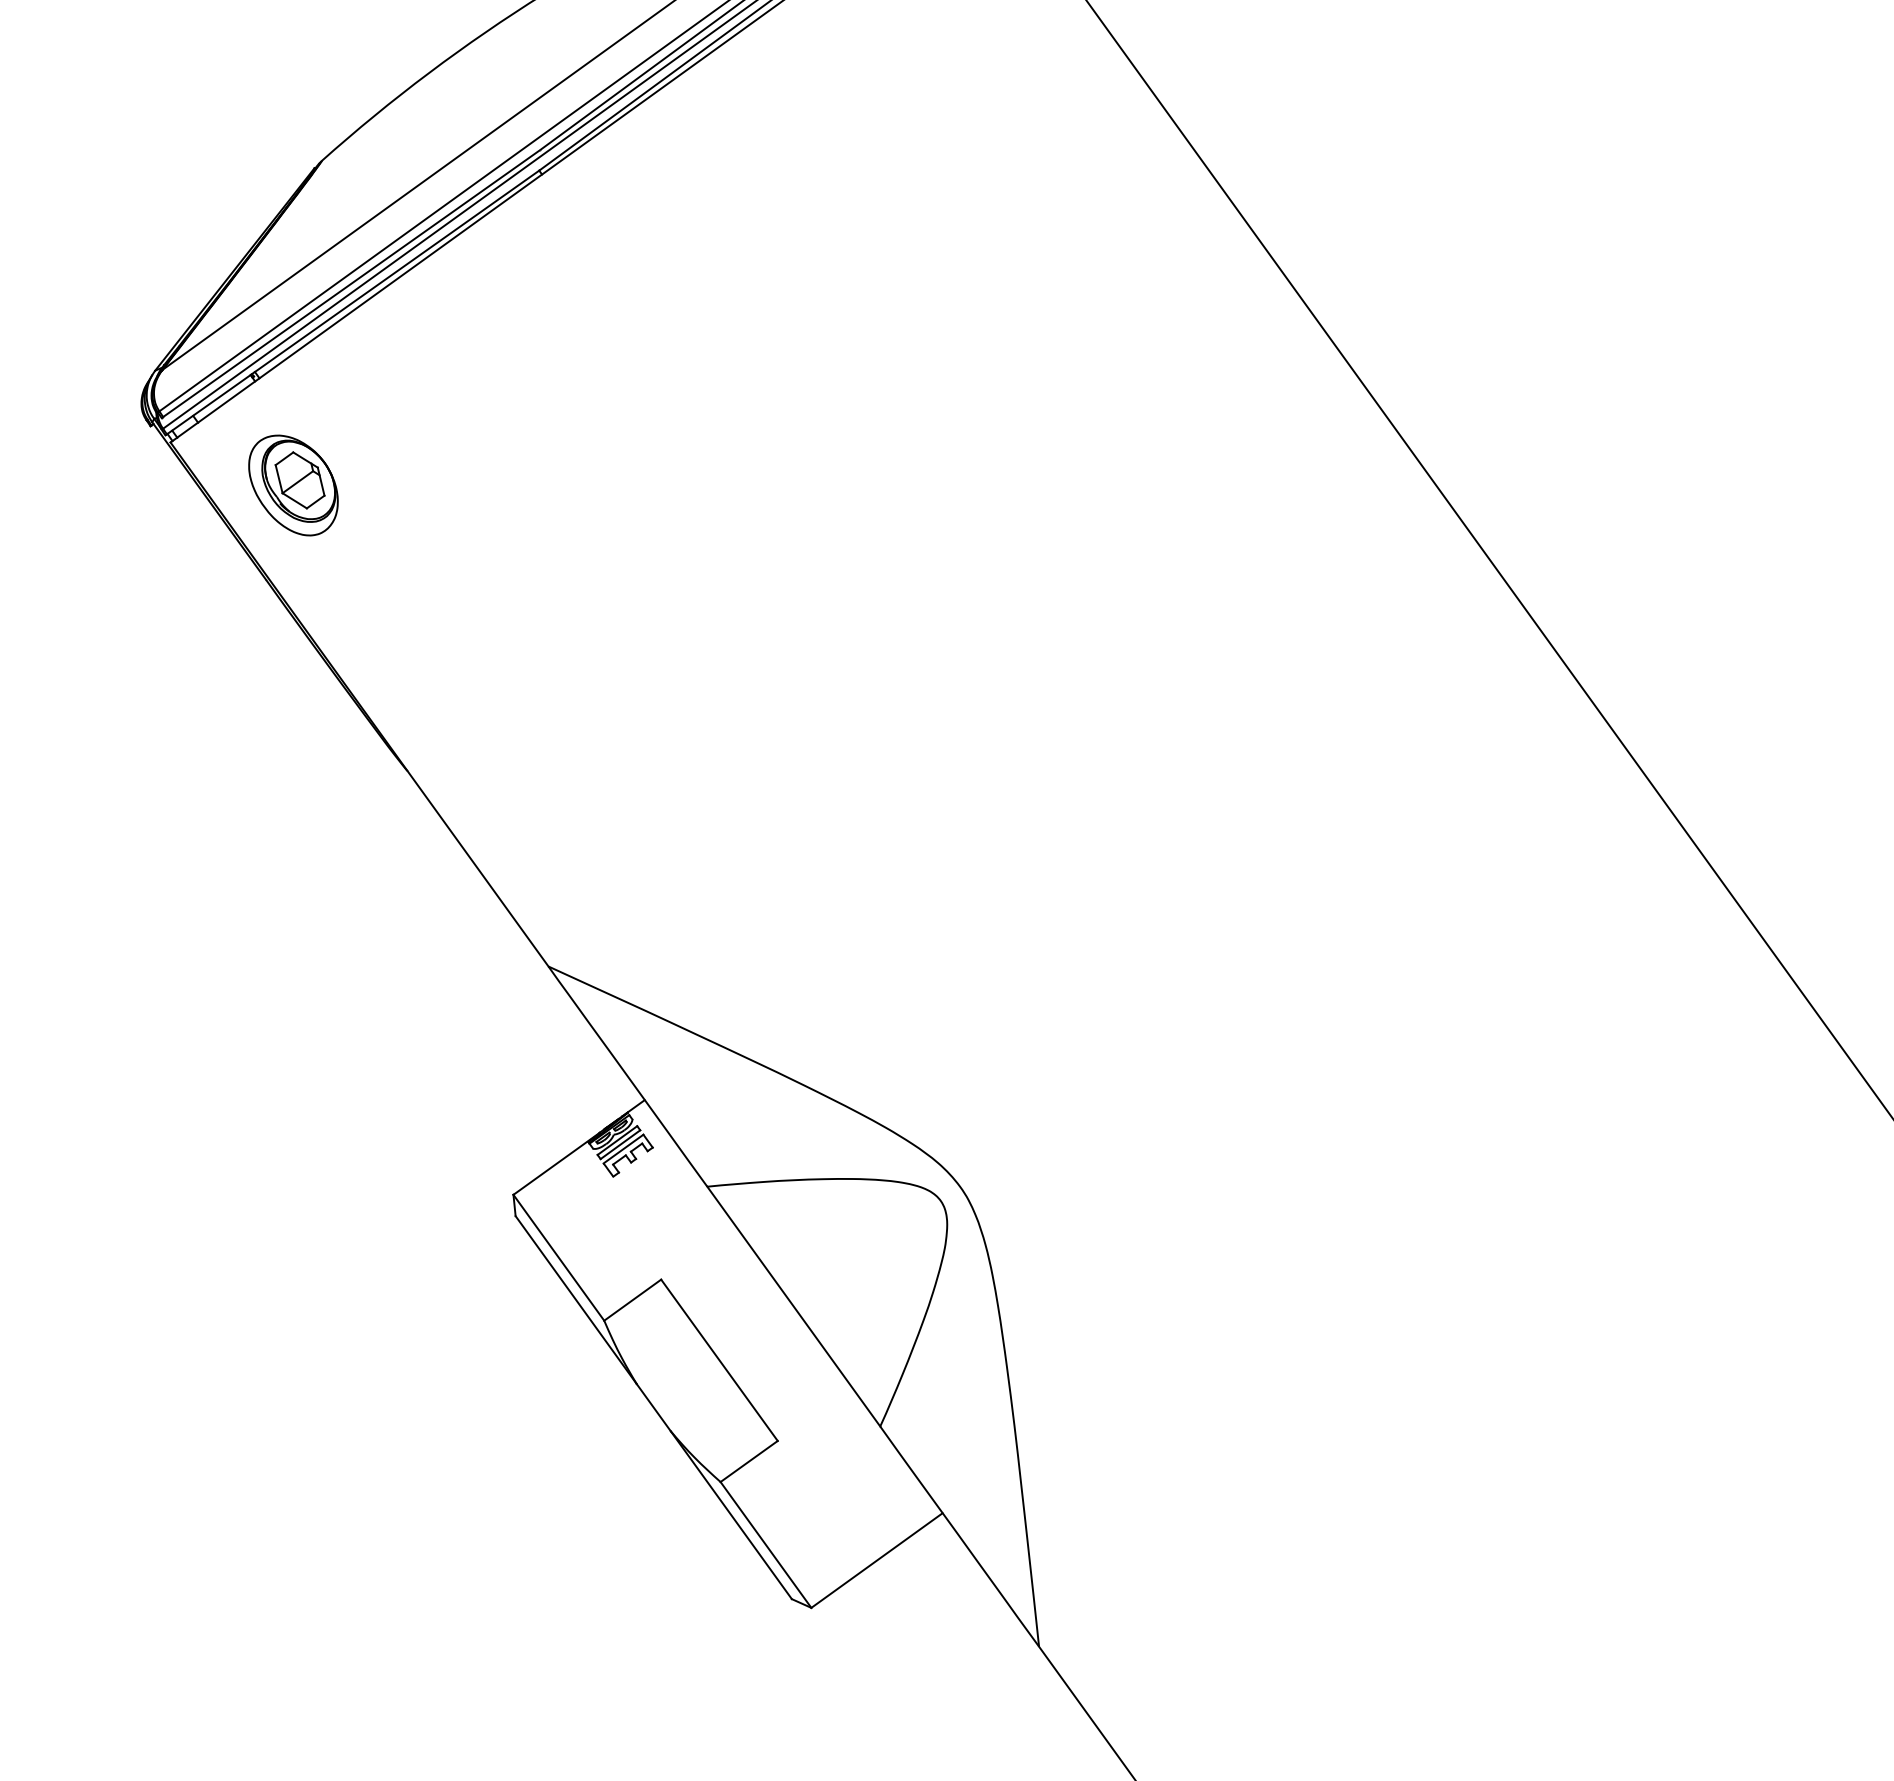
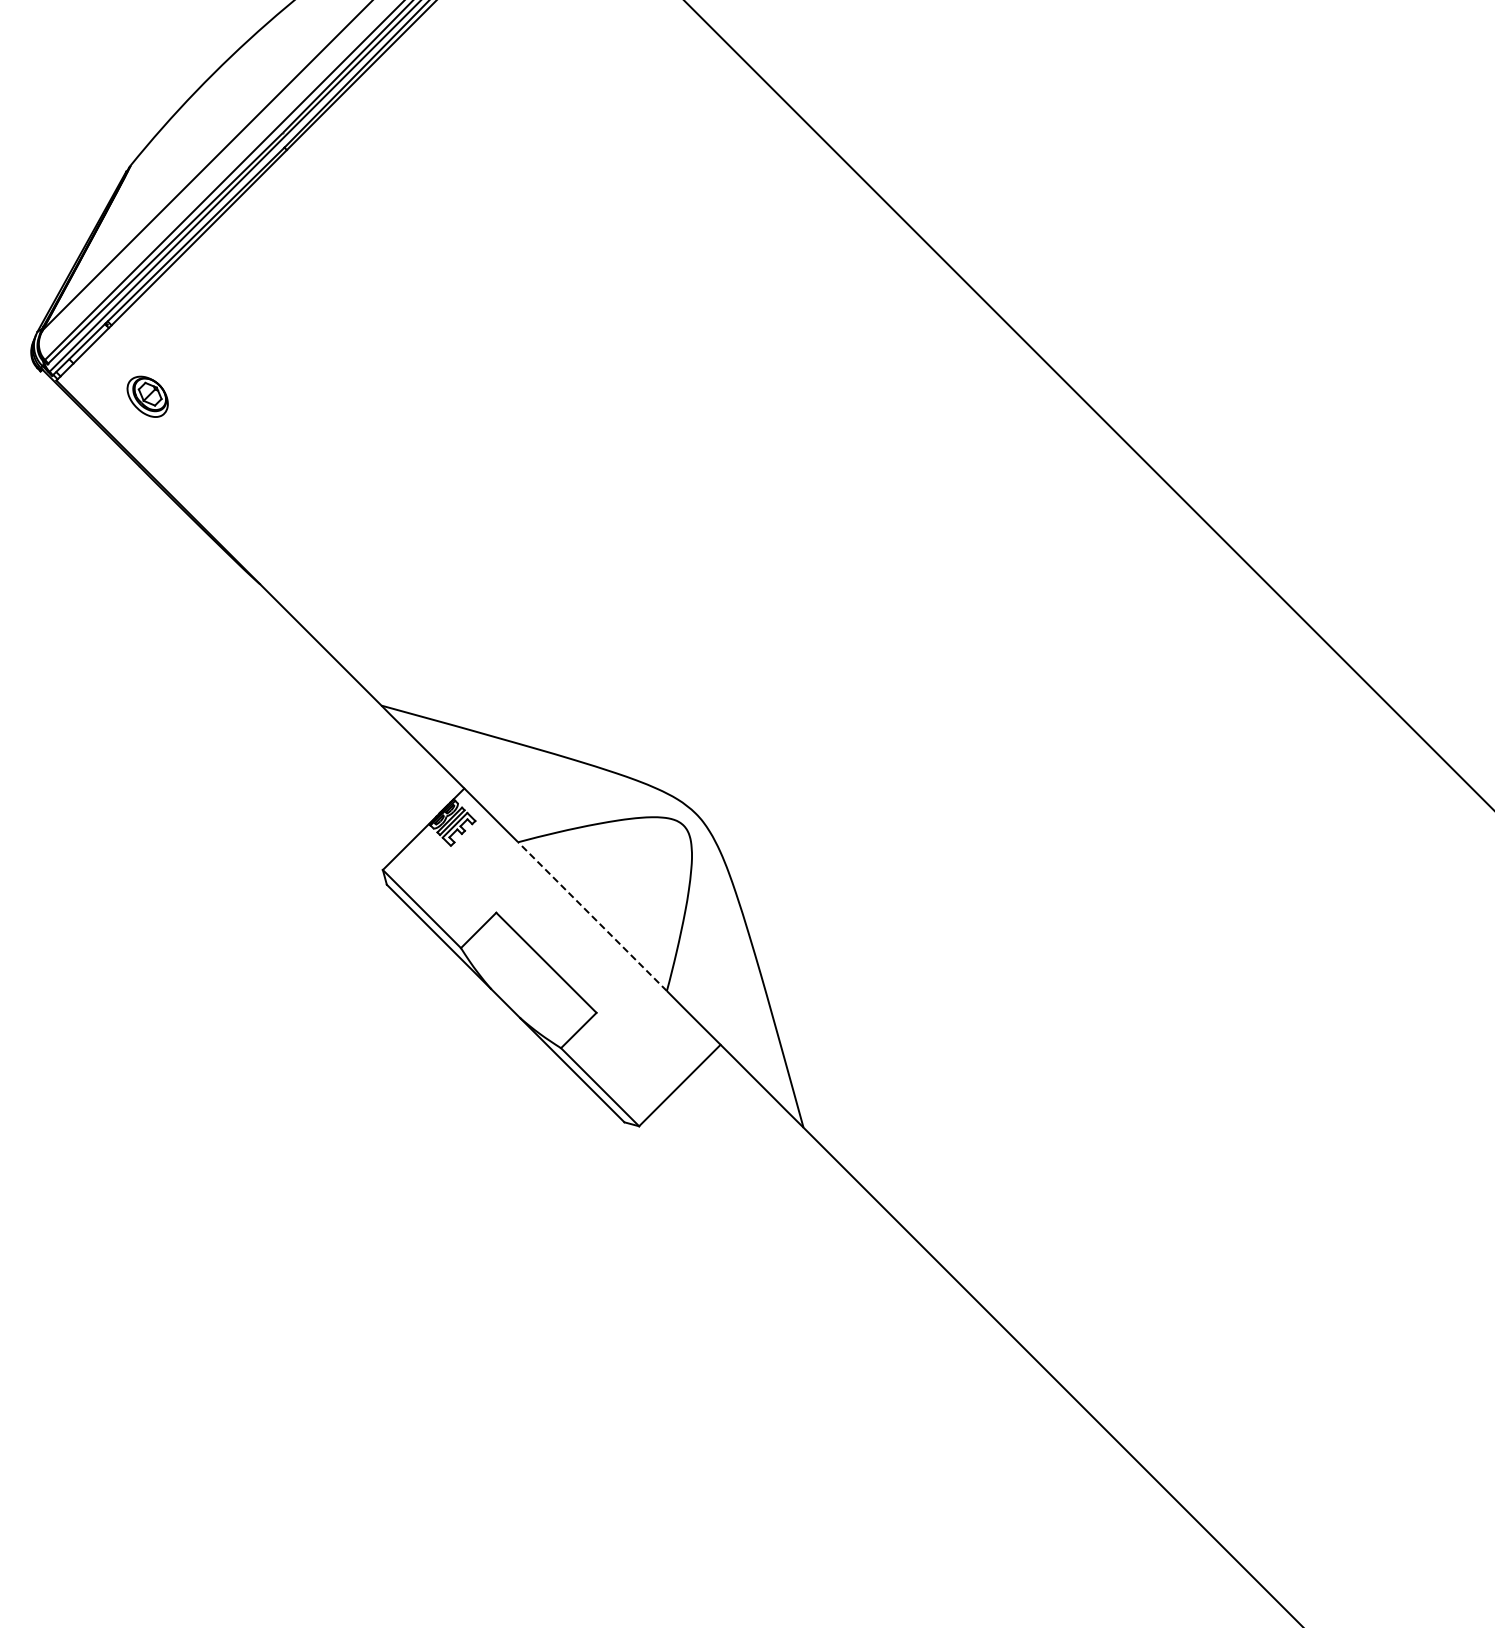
part: (293, 485) -> (147, 396), size x0.6
line: (793, 1306) -> (592, 916), solid -> dashed

